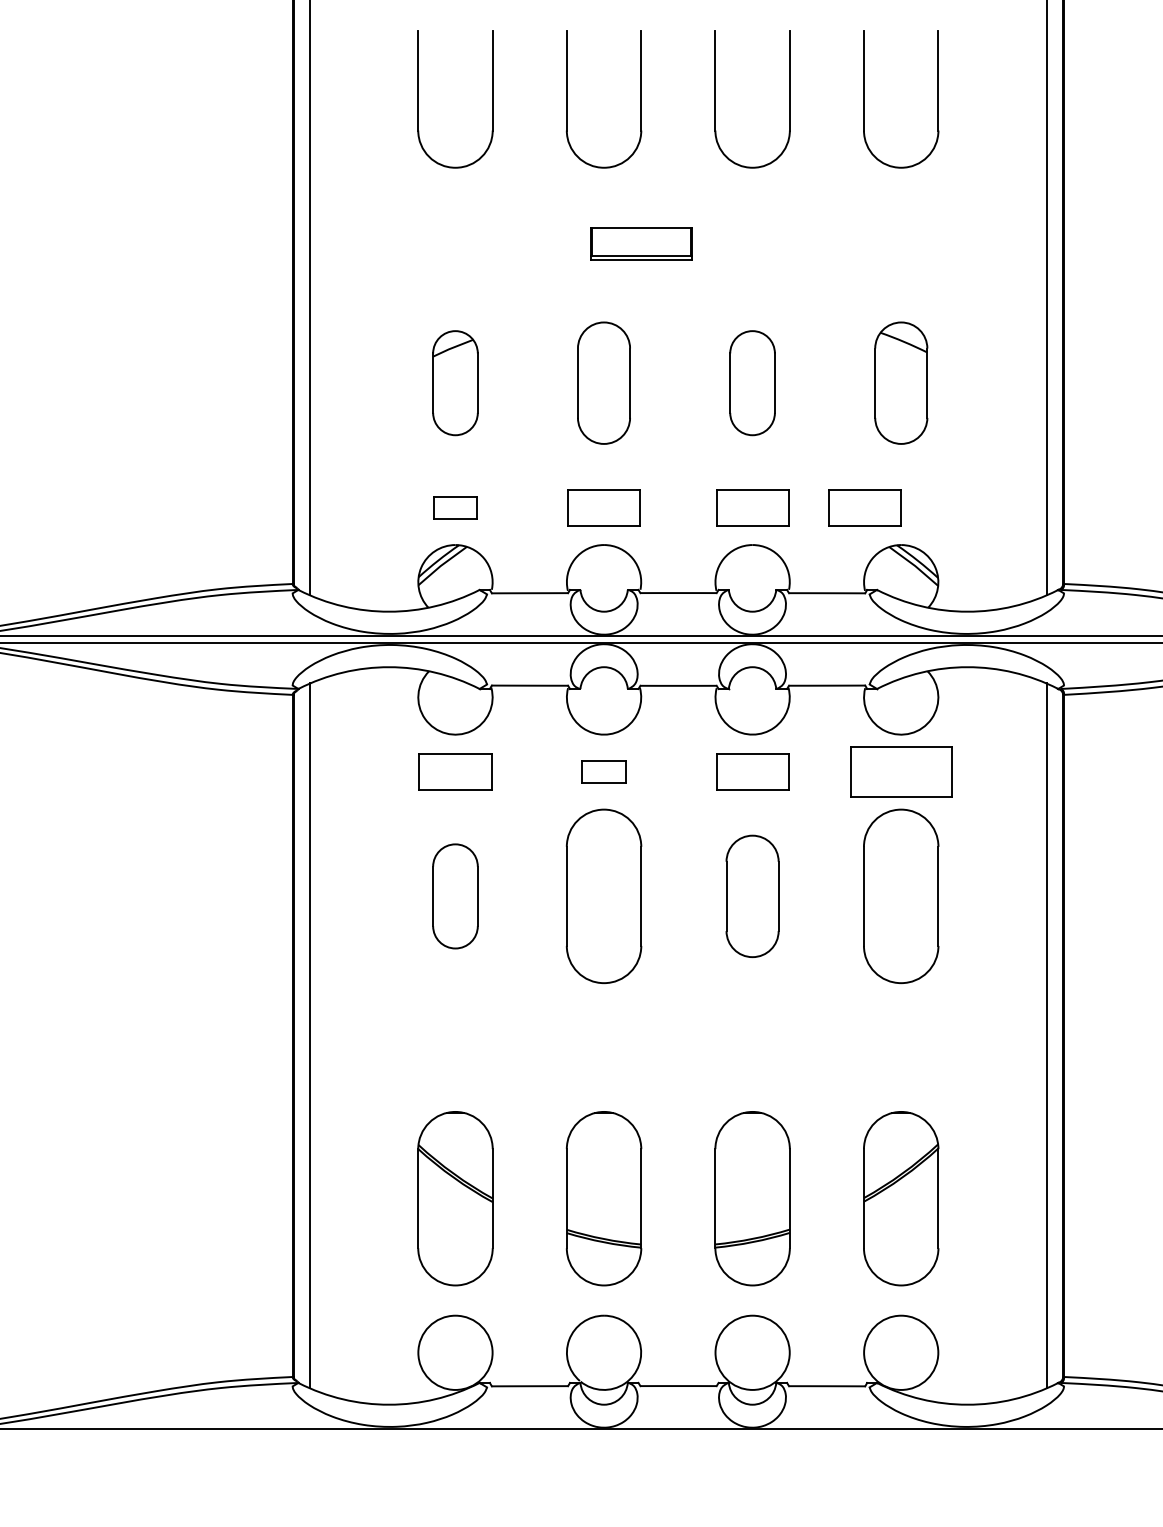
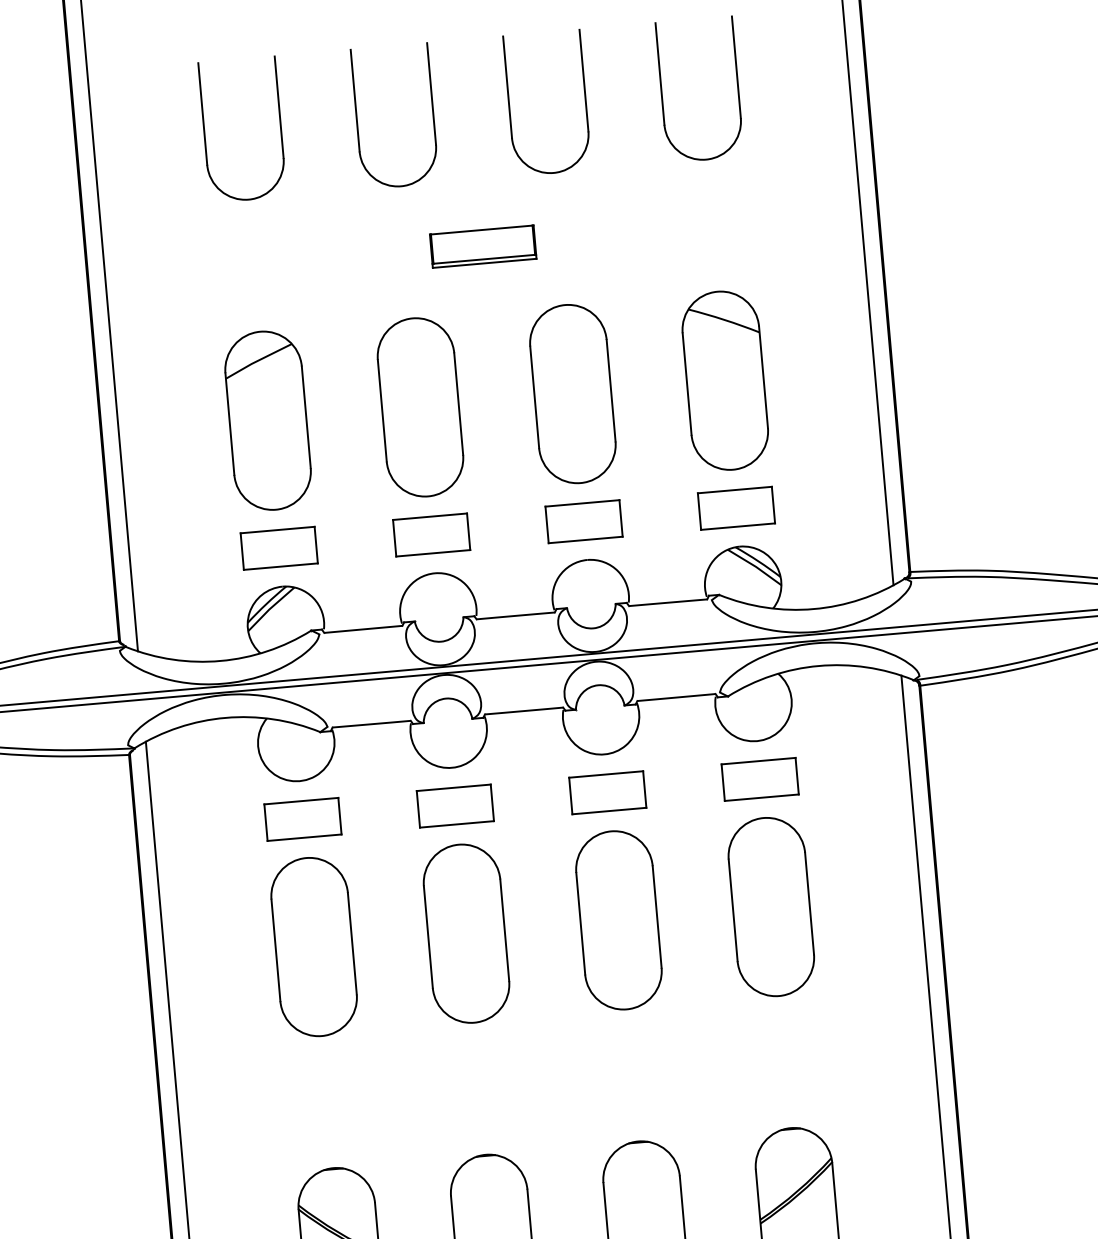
part: (641, 243) -> (483, 246), moved
part: (455, 382) -> (268, 419), size x1.67
part: (603, 382) -> (419, 406), size x1.43
part: (752, 382) -> (572, 393), size x1.67
part: (901, 382) -> (725, 379), size x1.43
part: (455, 507) -> (279, 548), size x1.67
part: (864, 507) -> (735, 508), moved
part: (603, 771) -> (454, 805), size x1.67
part: (900, 771) -> (759, 778), size x0.71
part: (455, 896) -> (314, 947), size x1.67
part: (752, 896) -> (618, 920), size x1.43

